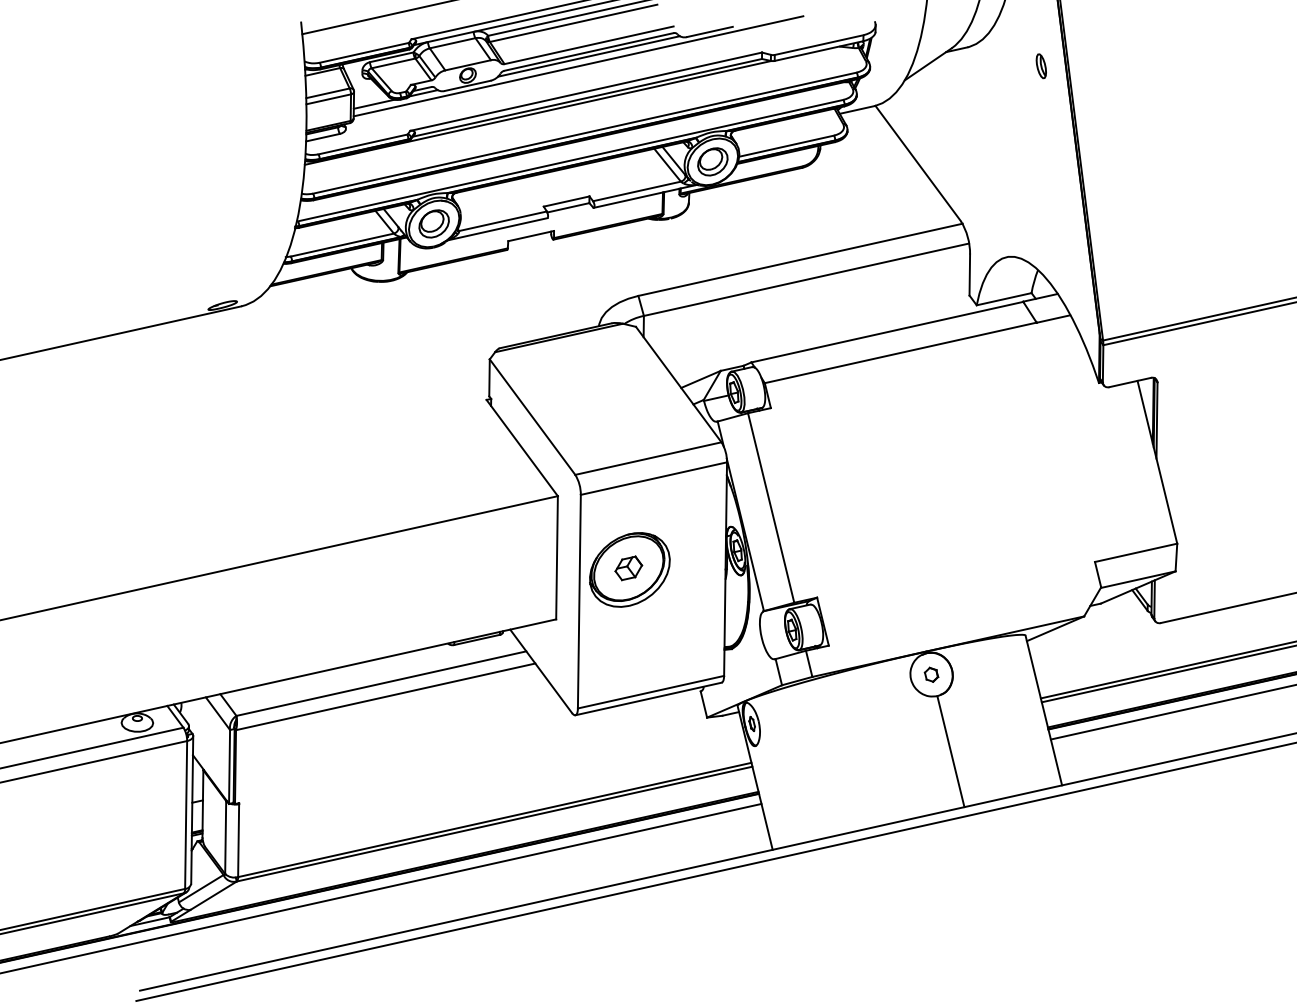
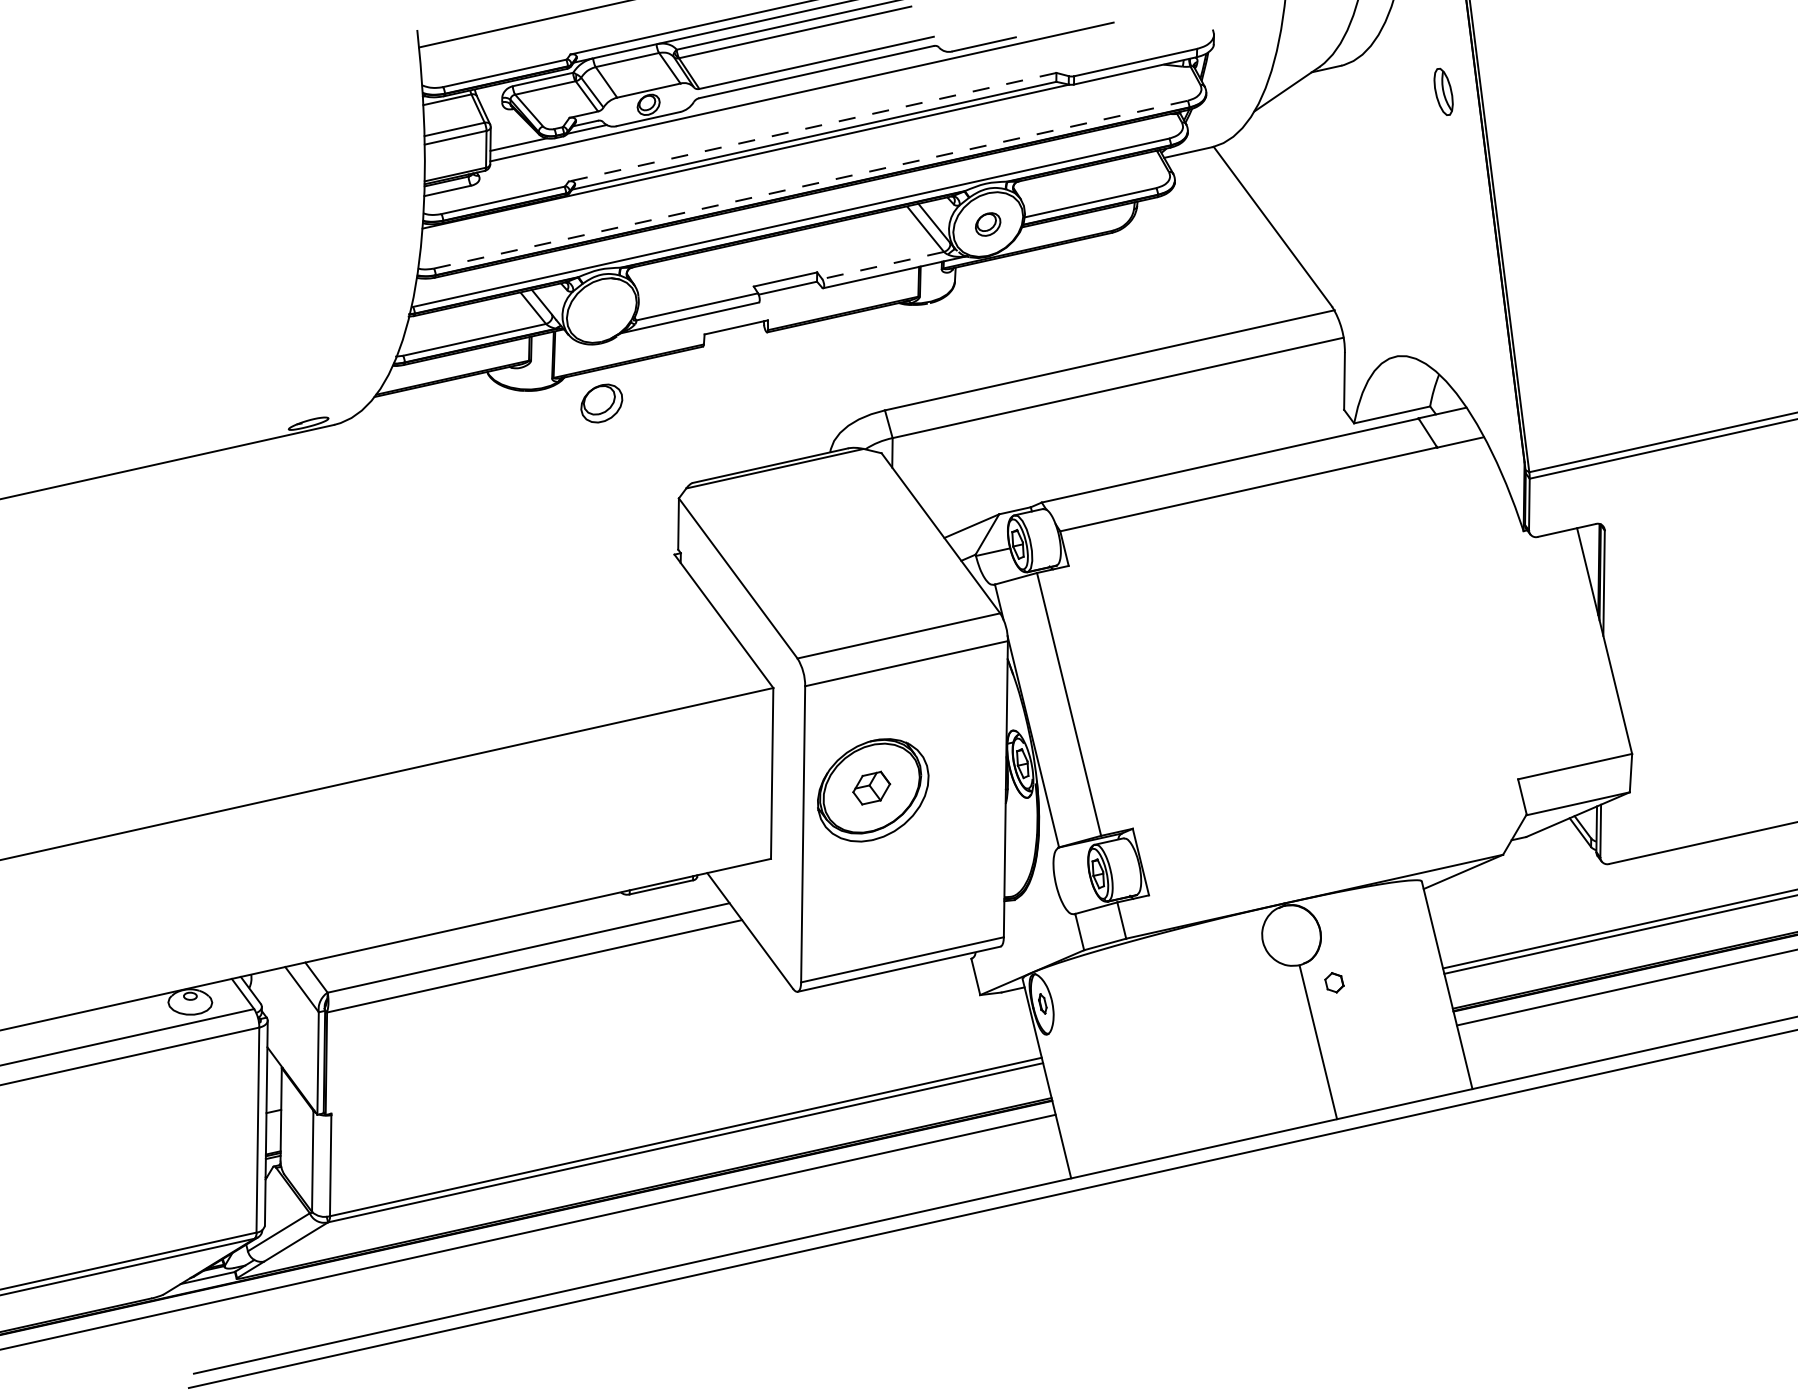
line: (589, 56) -> (816, 78), removed
part: (1041, 65) -> (1443, 91), size x1.4
line: (586, 91) -> (812, 127), solid -> dashed
line: (585, 133) -> (811, 184), solid -> dashed
part: (712, 161) -> (987, 224), size x0.6
line: (636, 191) -> (882, 265), solid -> dashed
part: (433, 223) -> (601, 403), moved
part: (931, 674) -> (1334, 982), moved

